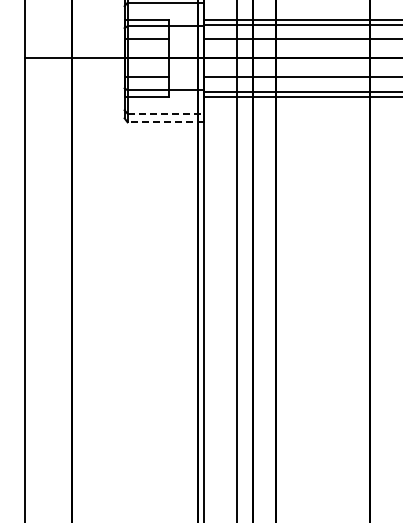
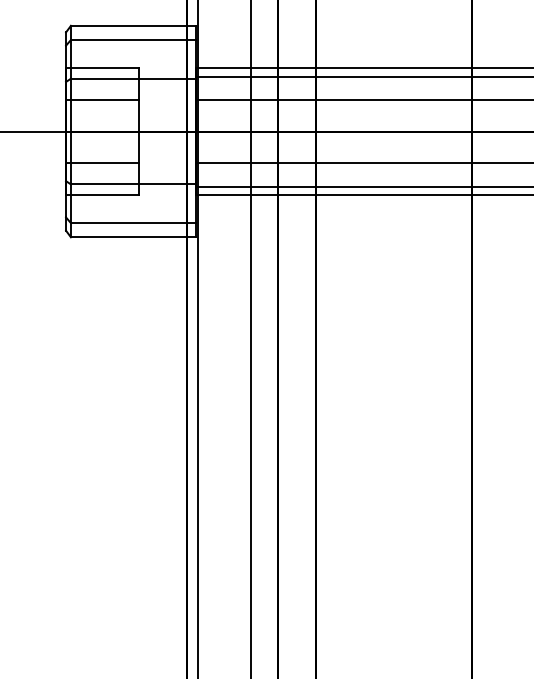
line: (165, 113) -> (133, 222), dashed -> solid
line: (165, 122) -> (133, 237), dashed -> solid

